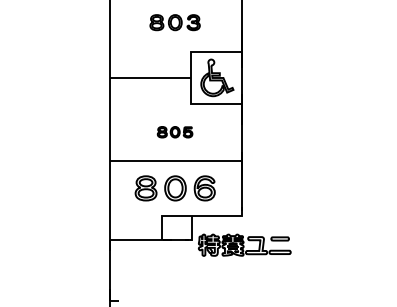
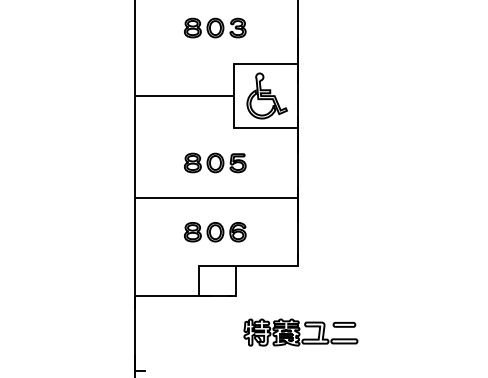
part: (174, 131) -> (214, 161), size x1.43
part: (174, 188) -> (214, 232), size x0.62
part: (244, 244) -> (300, 331), moved

